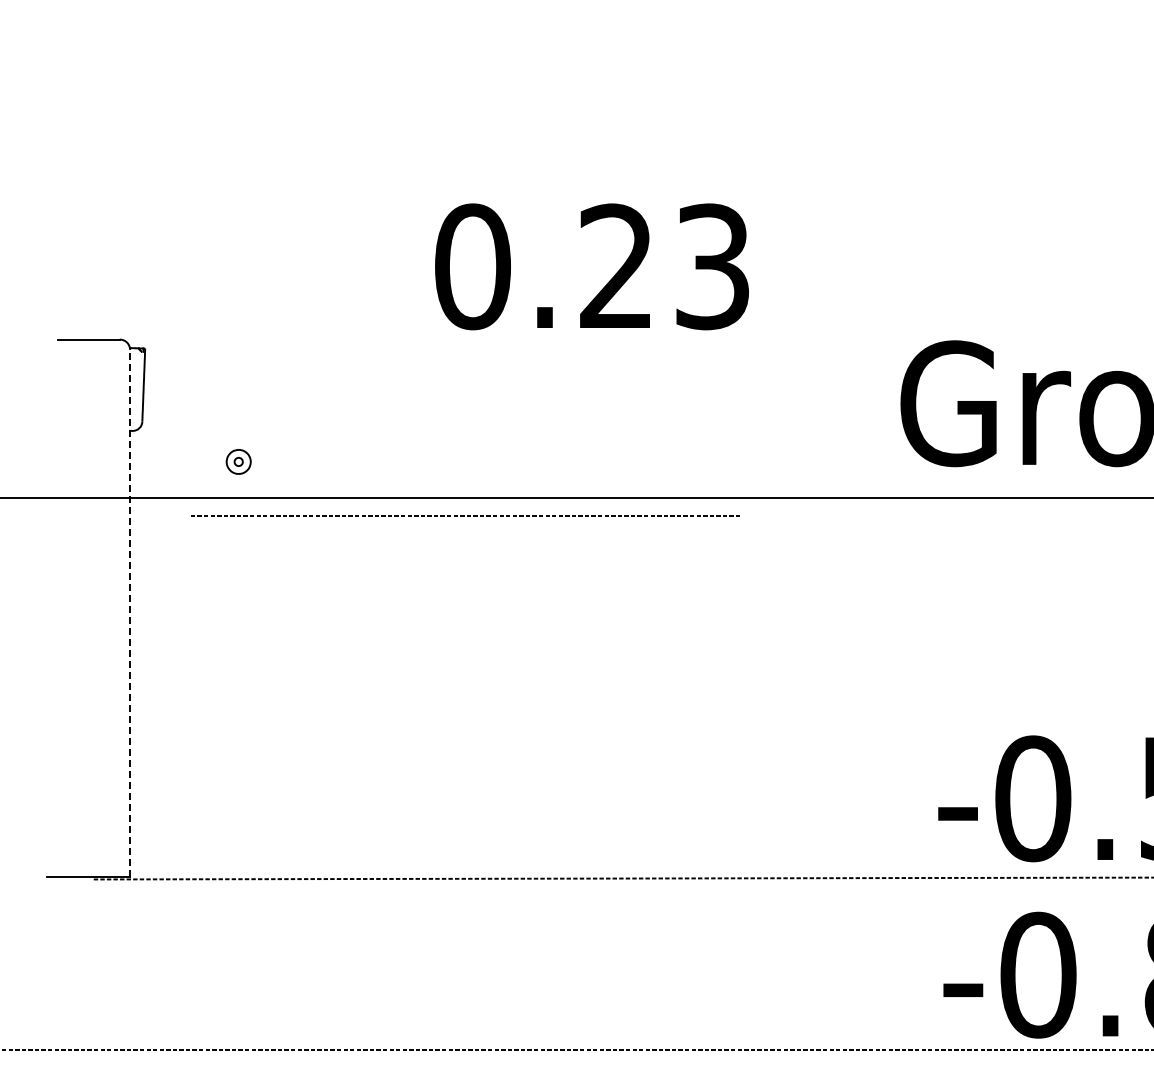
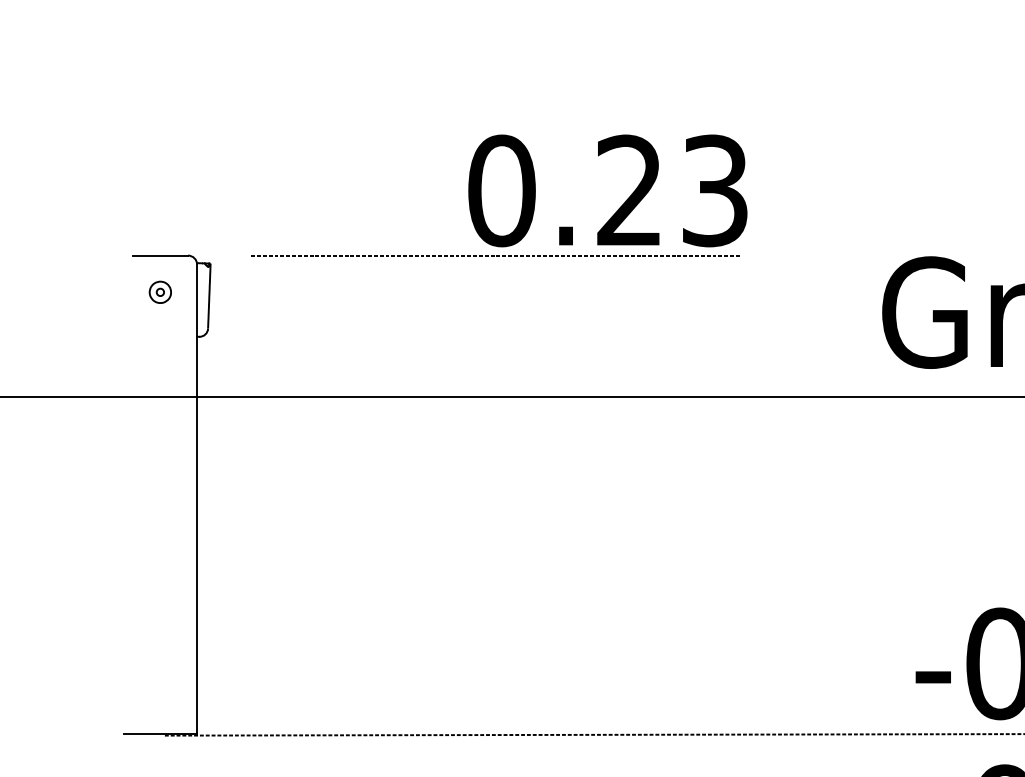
part: (238, 461) -> (160, 291), moved
line: (464, 515) -> (494, 255), moved
line: (130, 613) -> (197, 499), dashed -> solid

